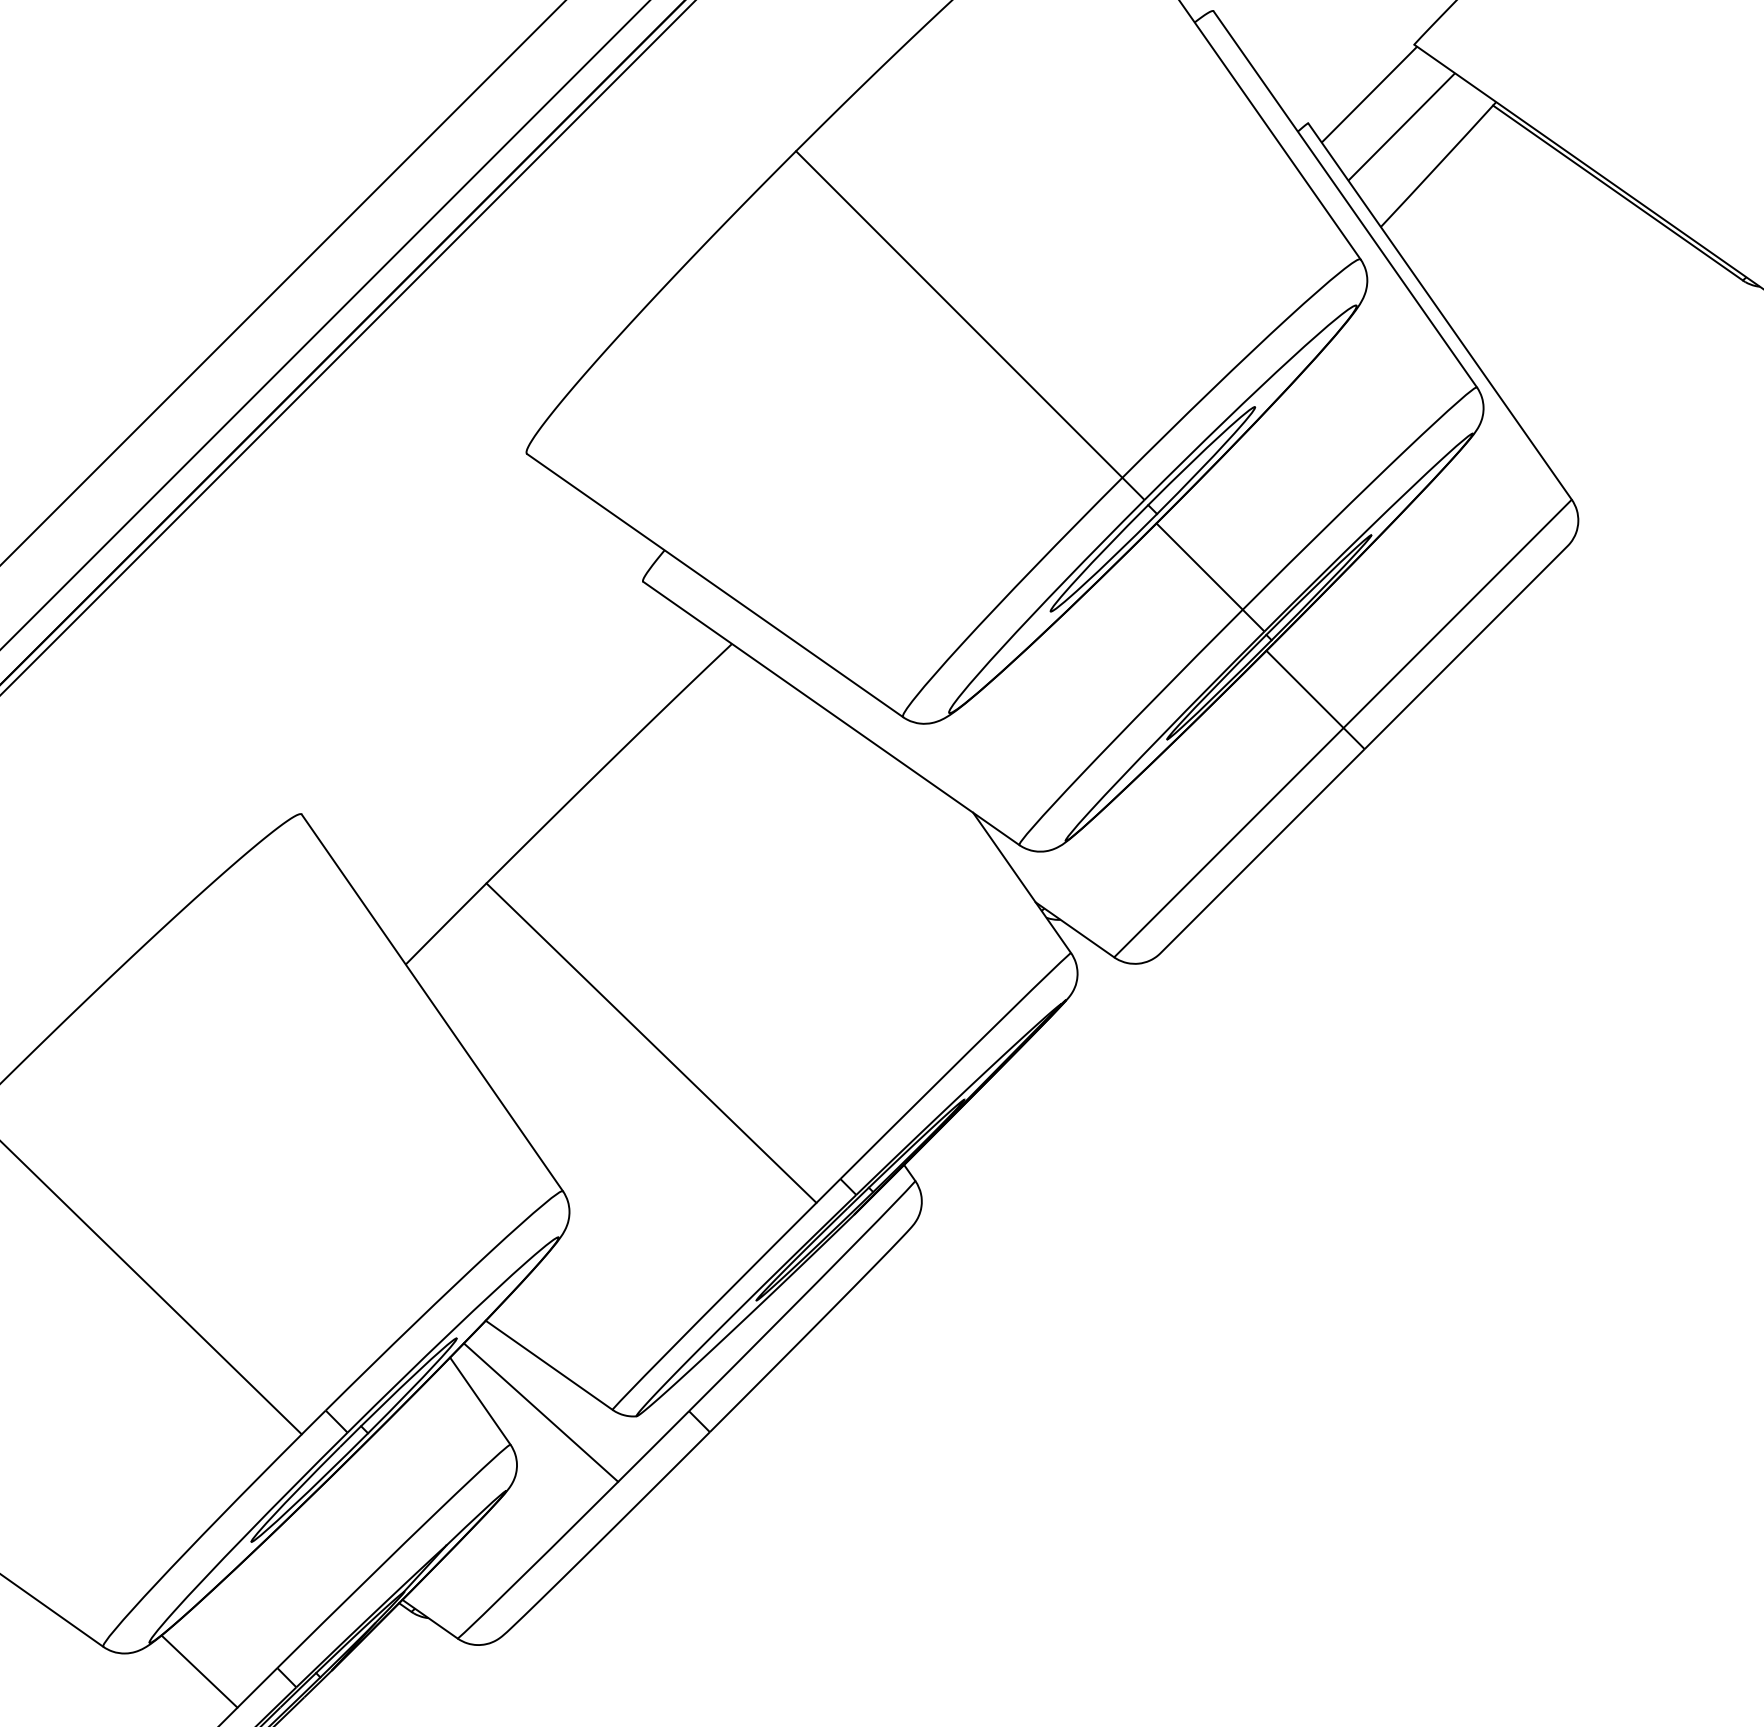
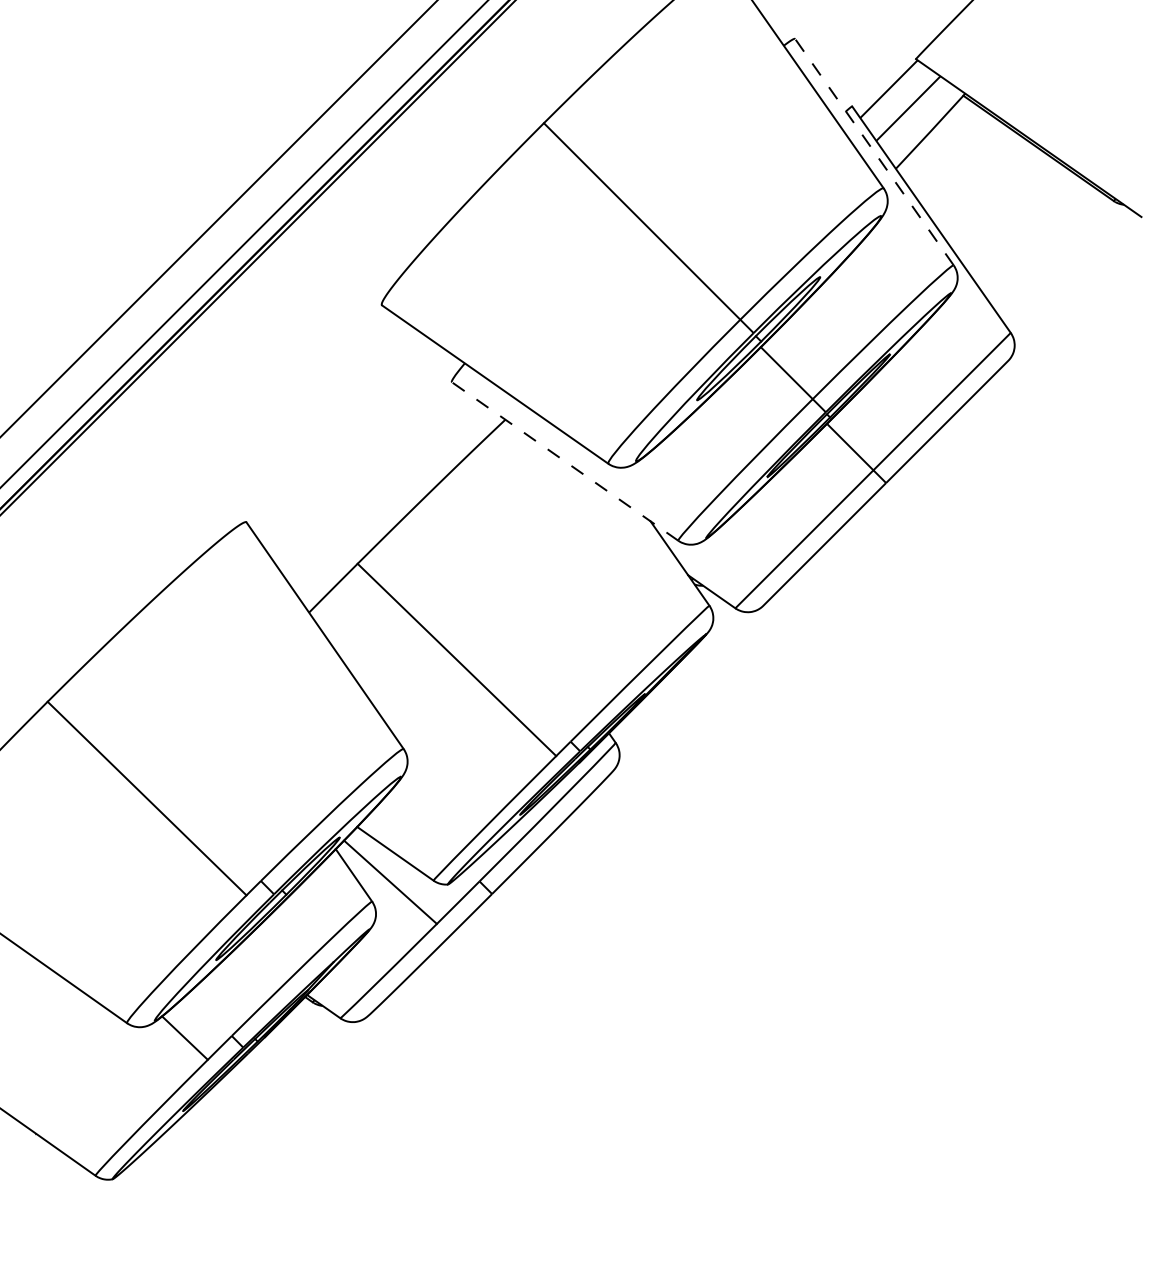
line: (1345, 198) -> (874, 151), solid -> dashed
line: (830, 713) -> (564, 461), solid -> dashed

